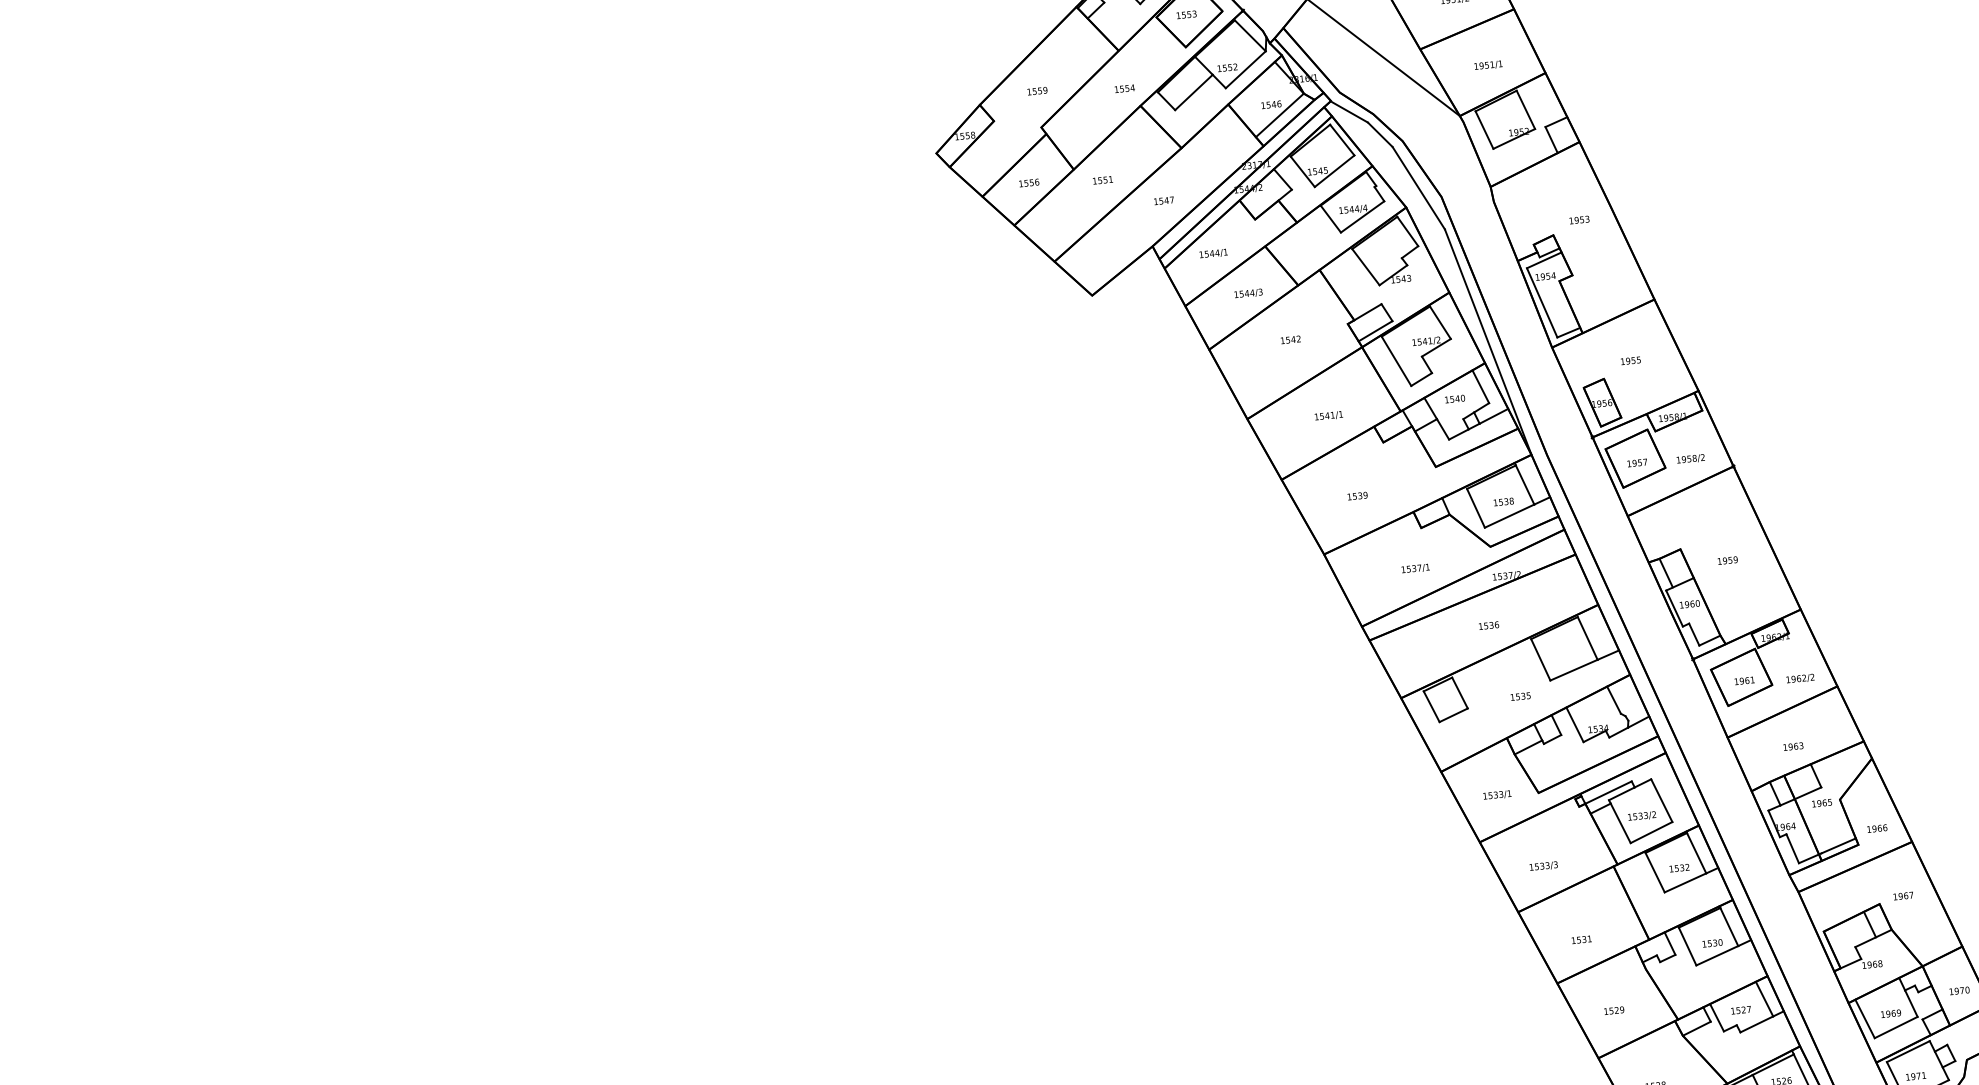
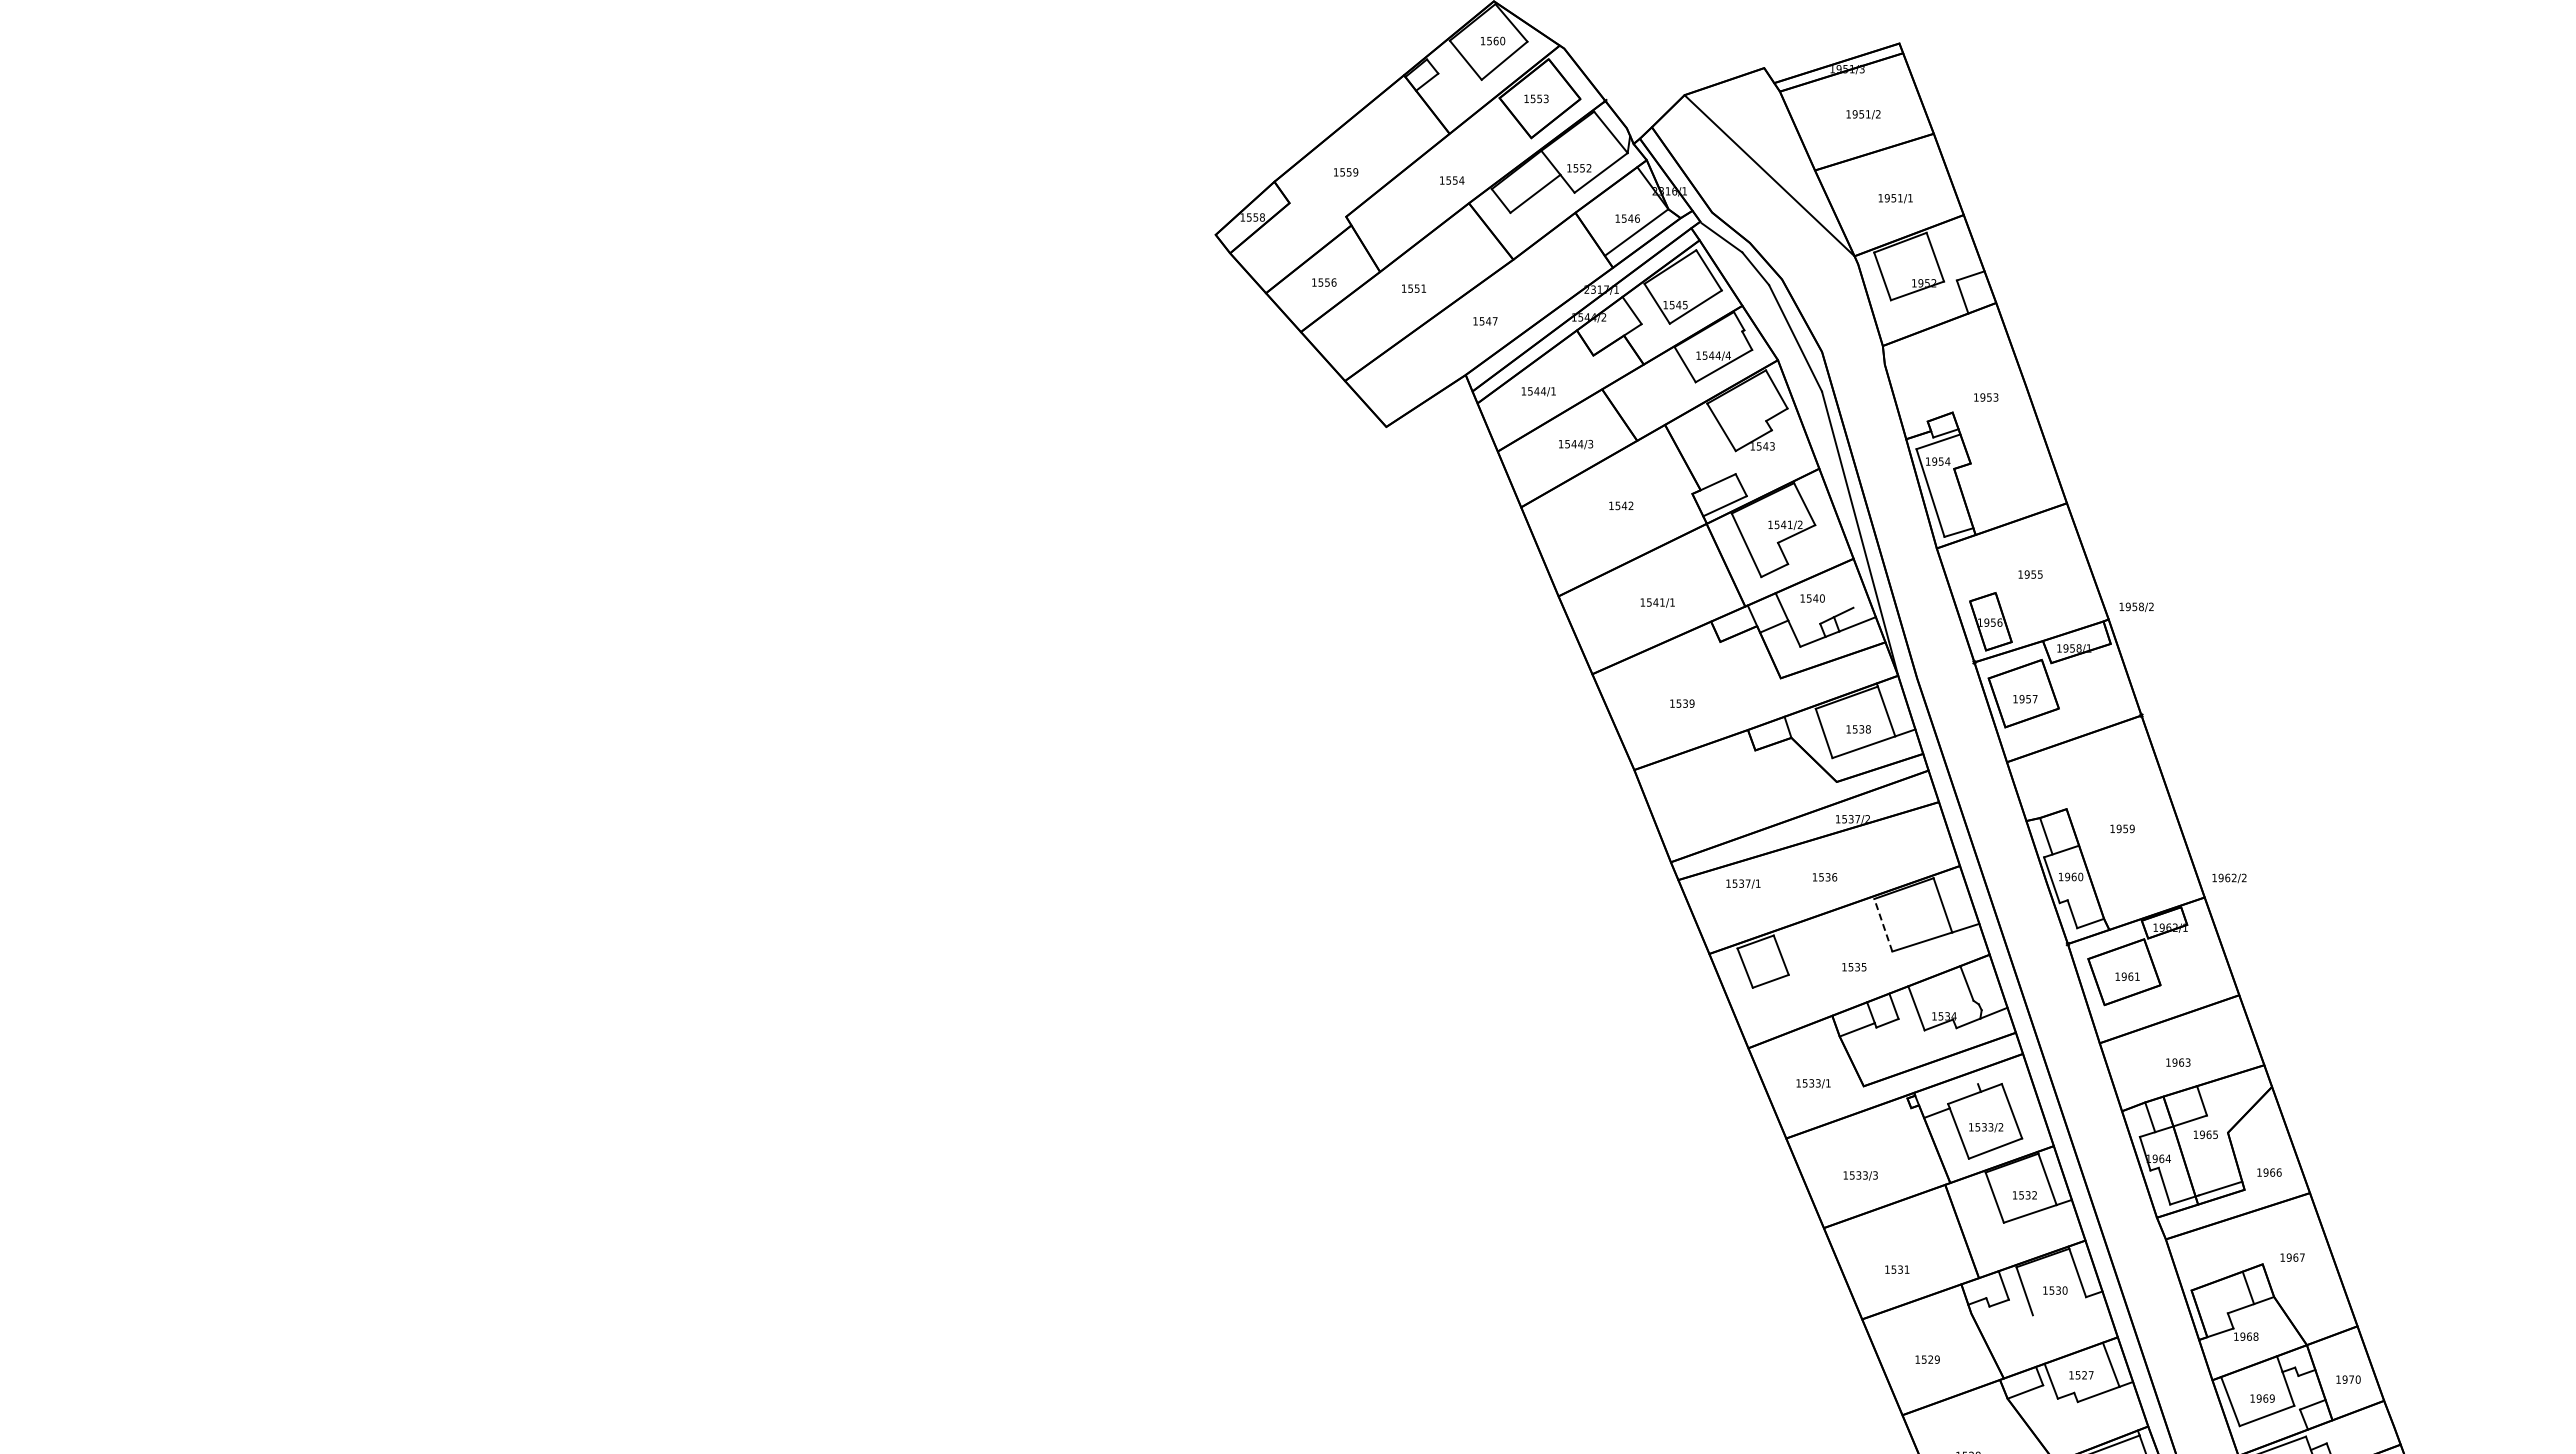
line: (1480, 386) -> (1845, 586), removed
text: (1690, 458) -> (2136, 606), moved
text: (1415, 568) -> (1743, 883), moved
line: (1540, 660) -> (1883, 925), solid -> dashed
text: (1800, 678) -> (2229, 877), moved
line: (1608, 792) -> (1948, 1094), removed
line: (1717, 955) -> (2059, 1306), removed

